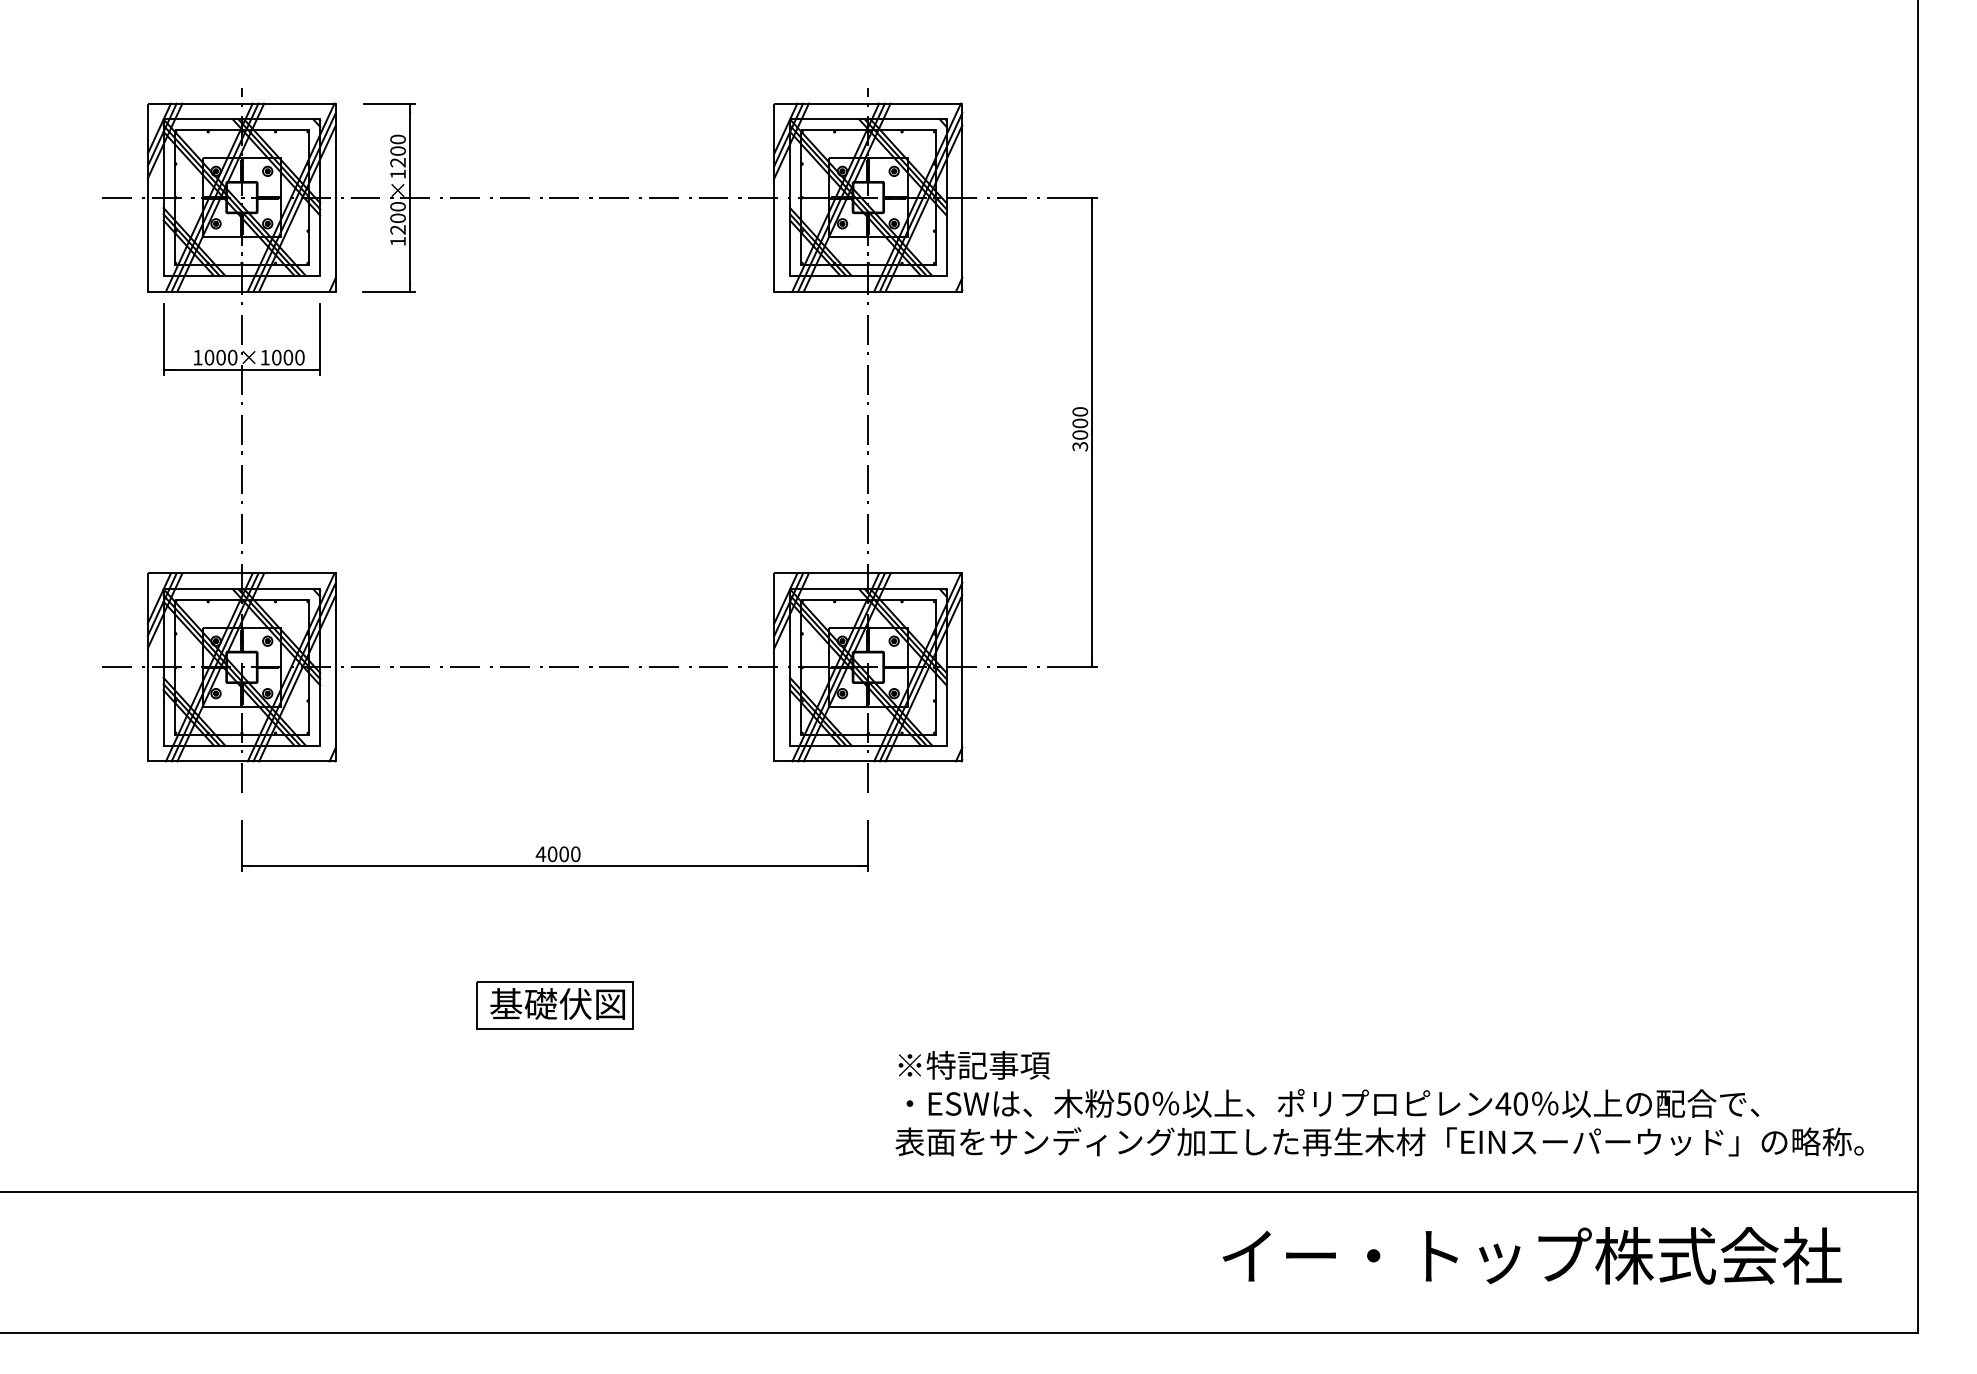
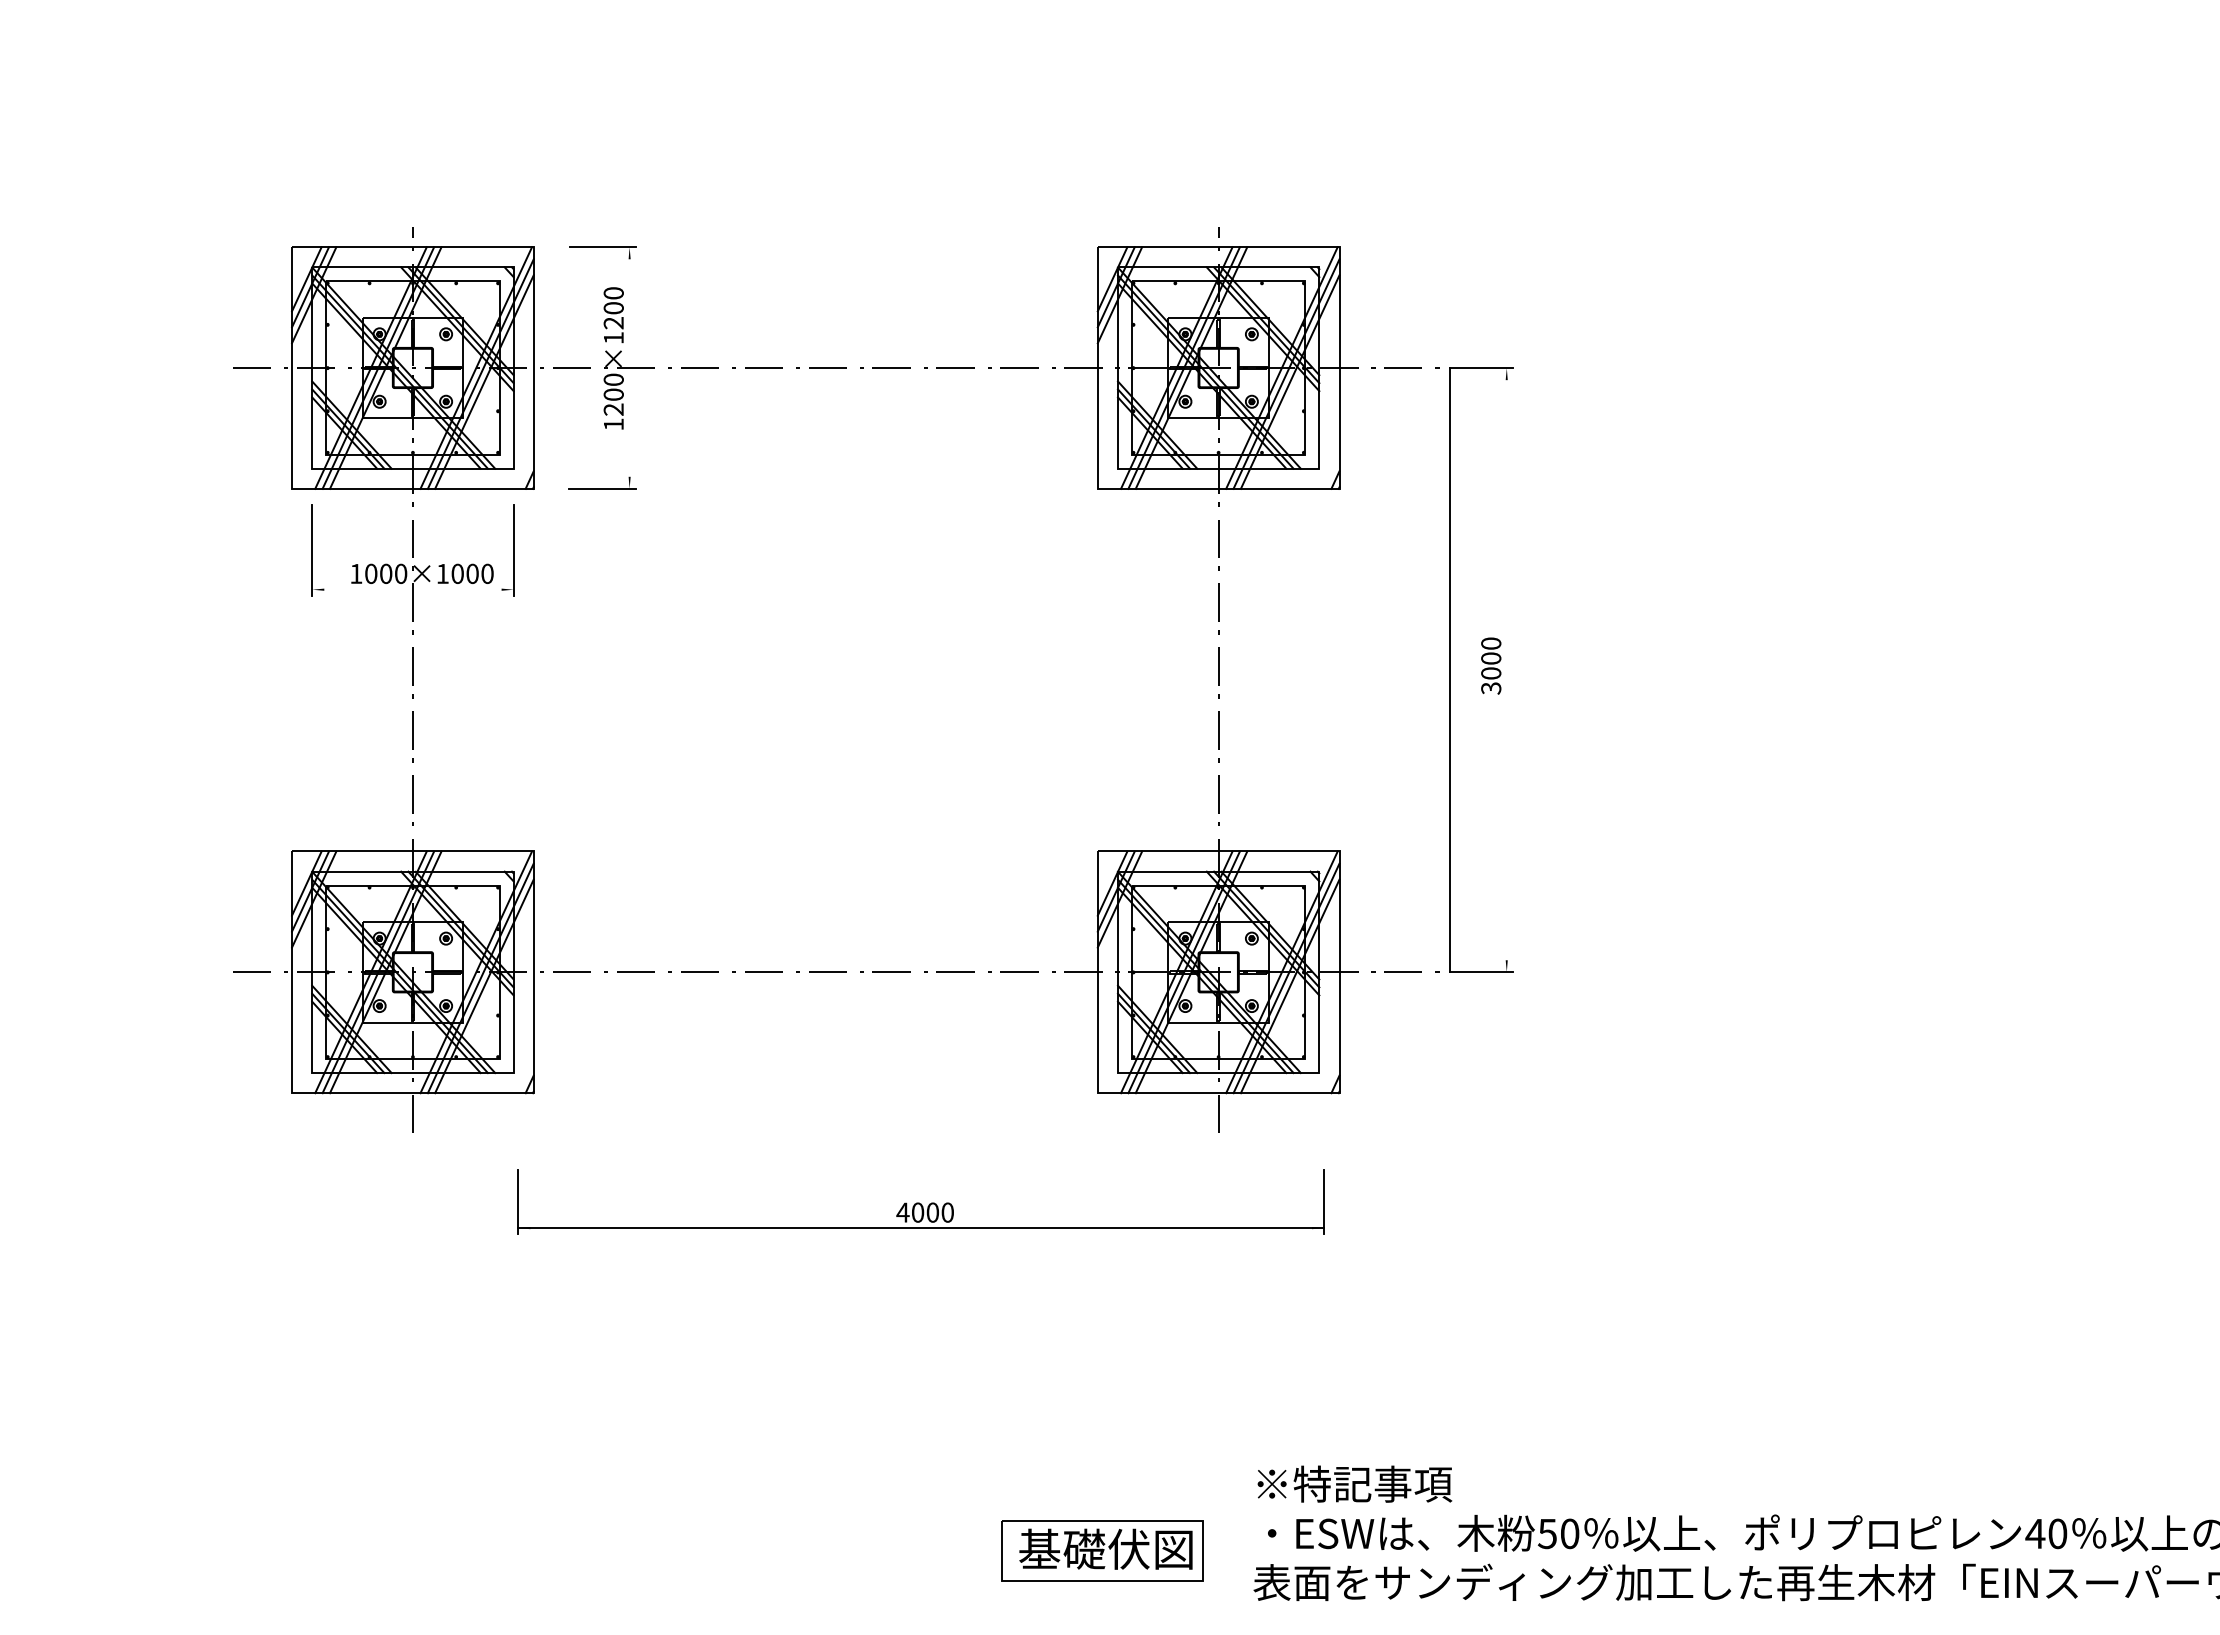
line: (410, 197) -> (629, 367), removed
line: (241, 369) -> (412, 589), removed
line: (1092, 432) -> (1450, 670), moved
part: (554, 845) -> (920, 1201), moved
part: (554, 1005) -> (1101, 1551), moved

